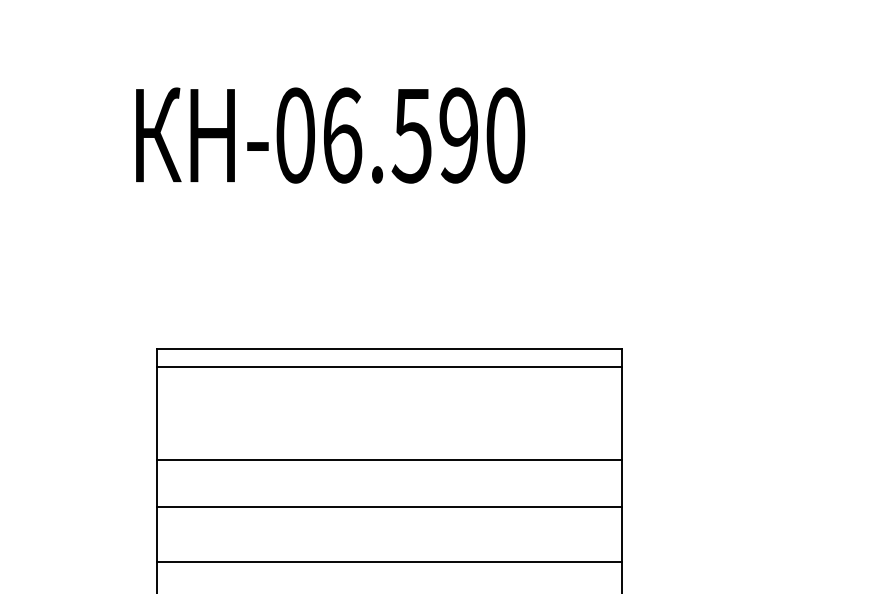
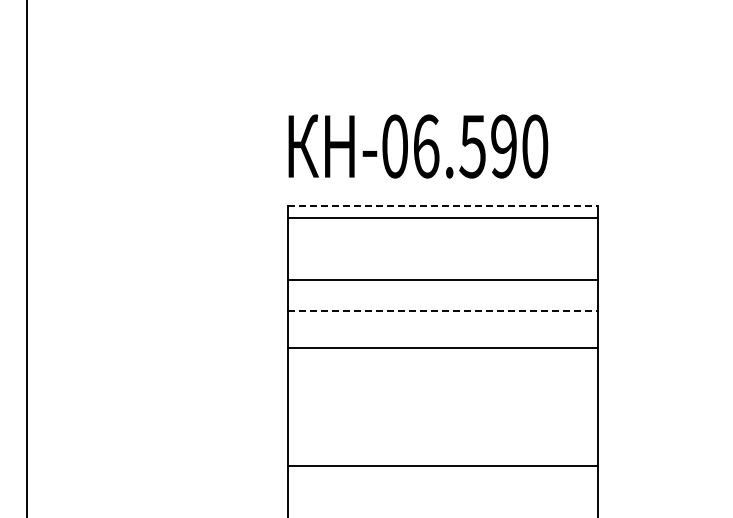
text: (330, 135) -> (418, 146), moved
line: (390, 348) -> (443, 205), solid -> dashed
line: (390, 505) -> (443, 310), solid -> dashed

